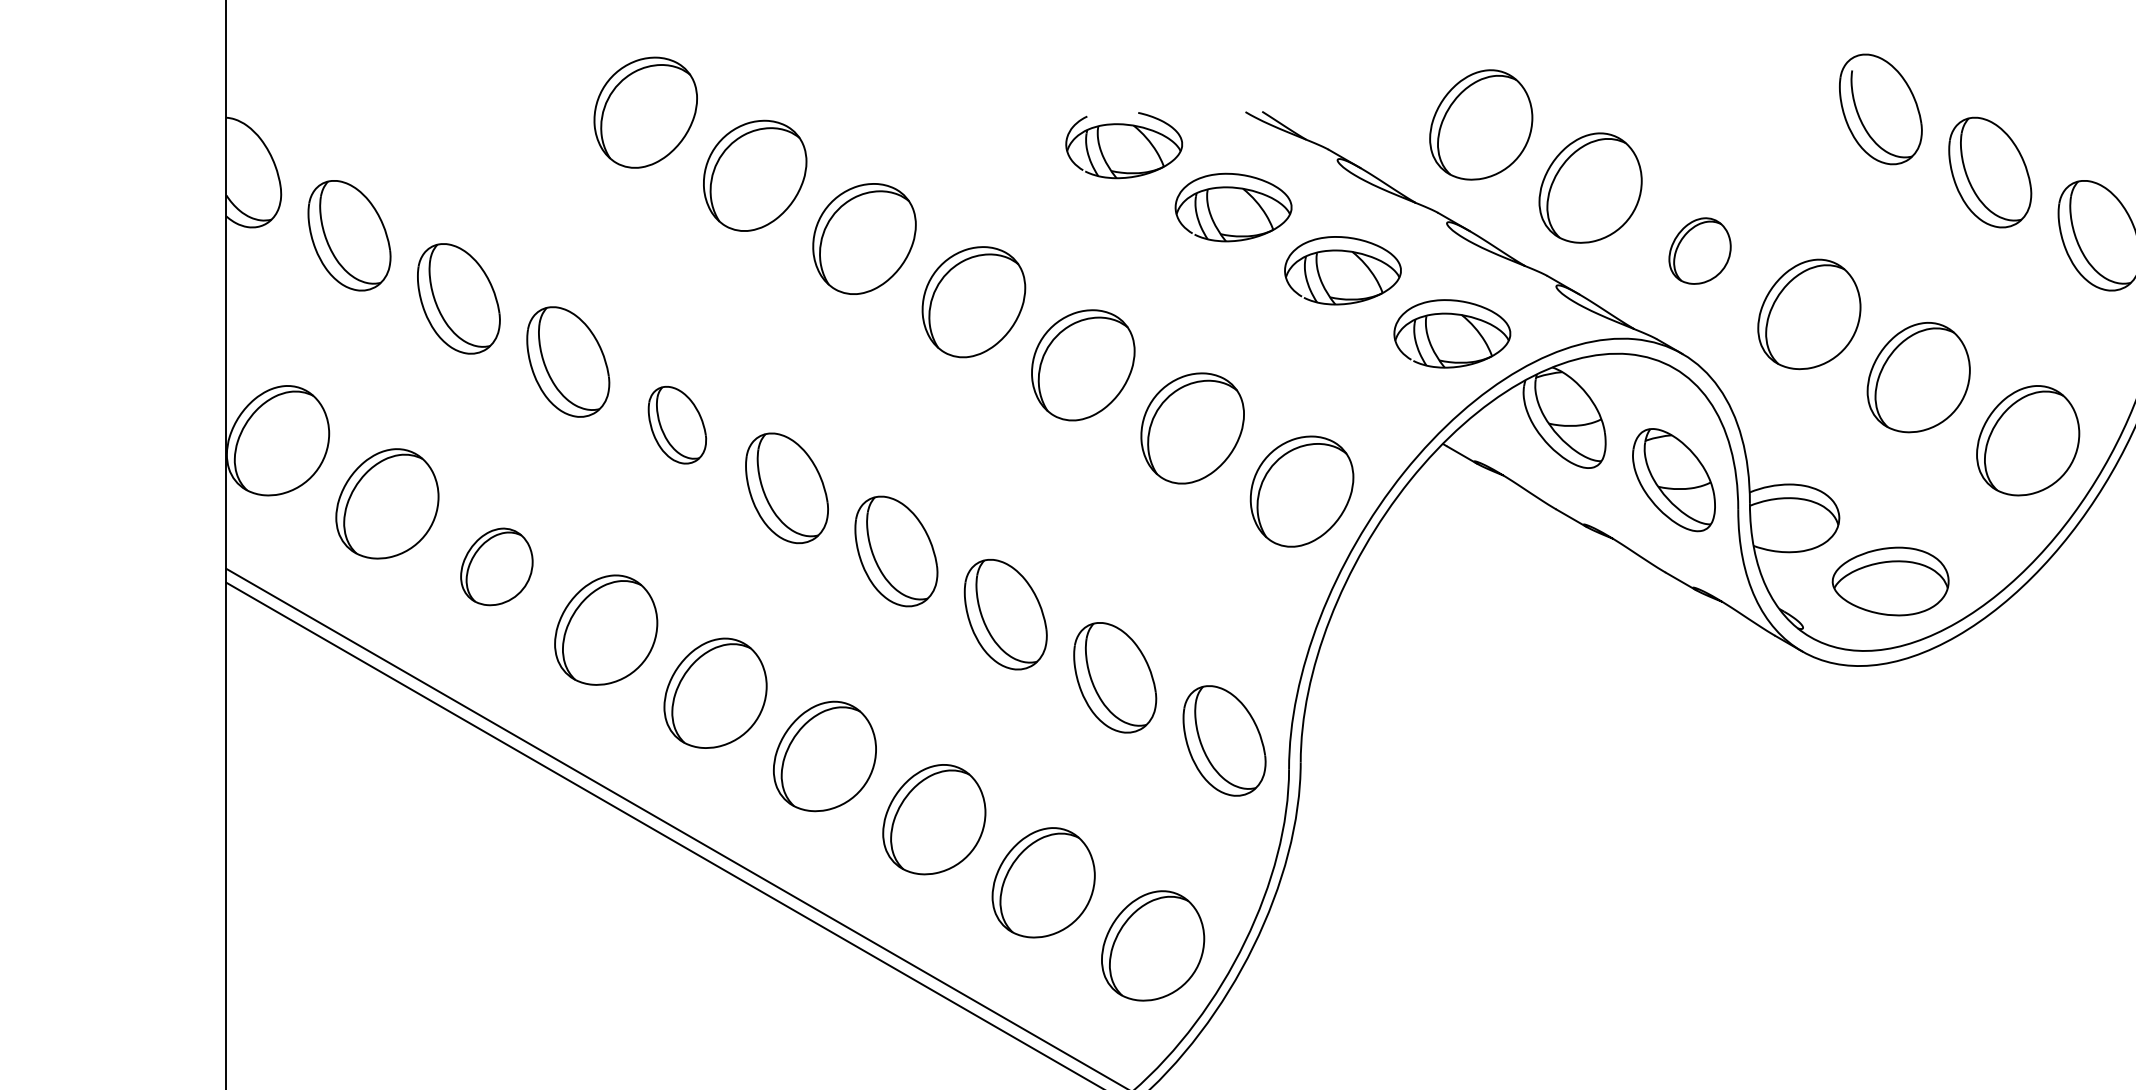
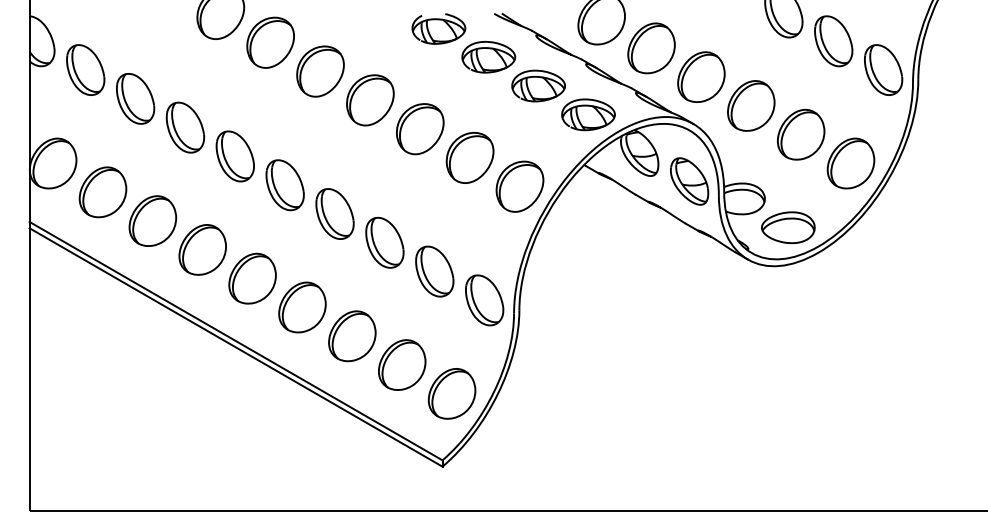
part: (1700, 249) -> (701, 76), size x1.67
part: (675, 425) -> (234, 156), size x1.43
part: (495, 565) -> (152, 220), size x1.43

